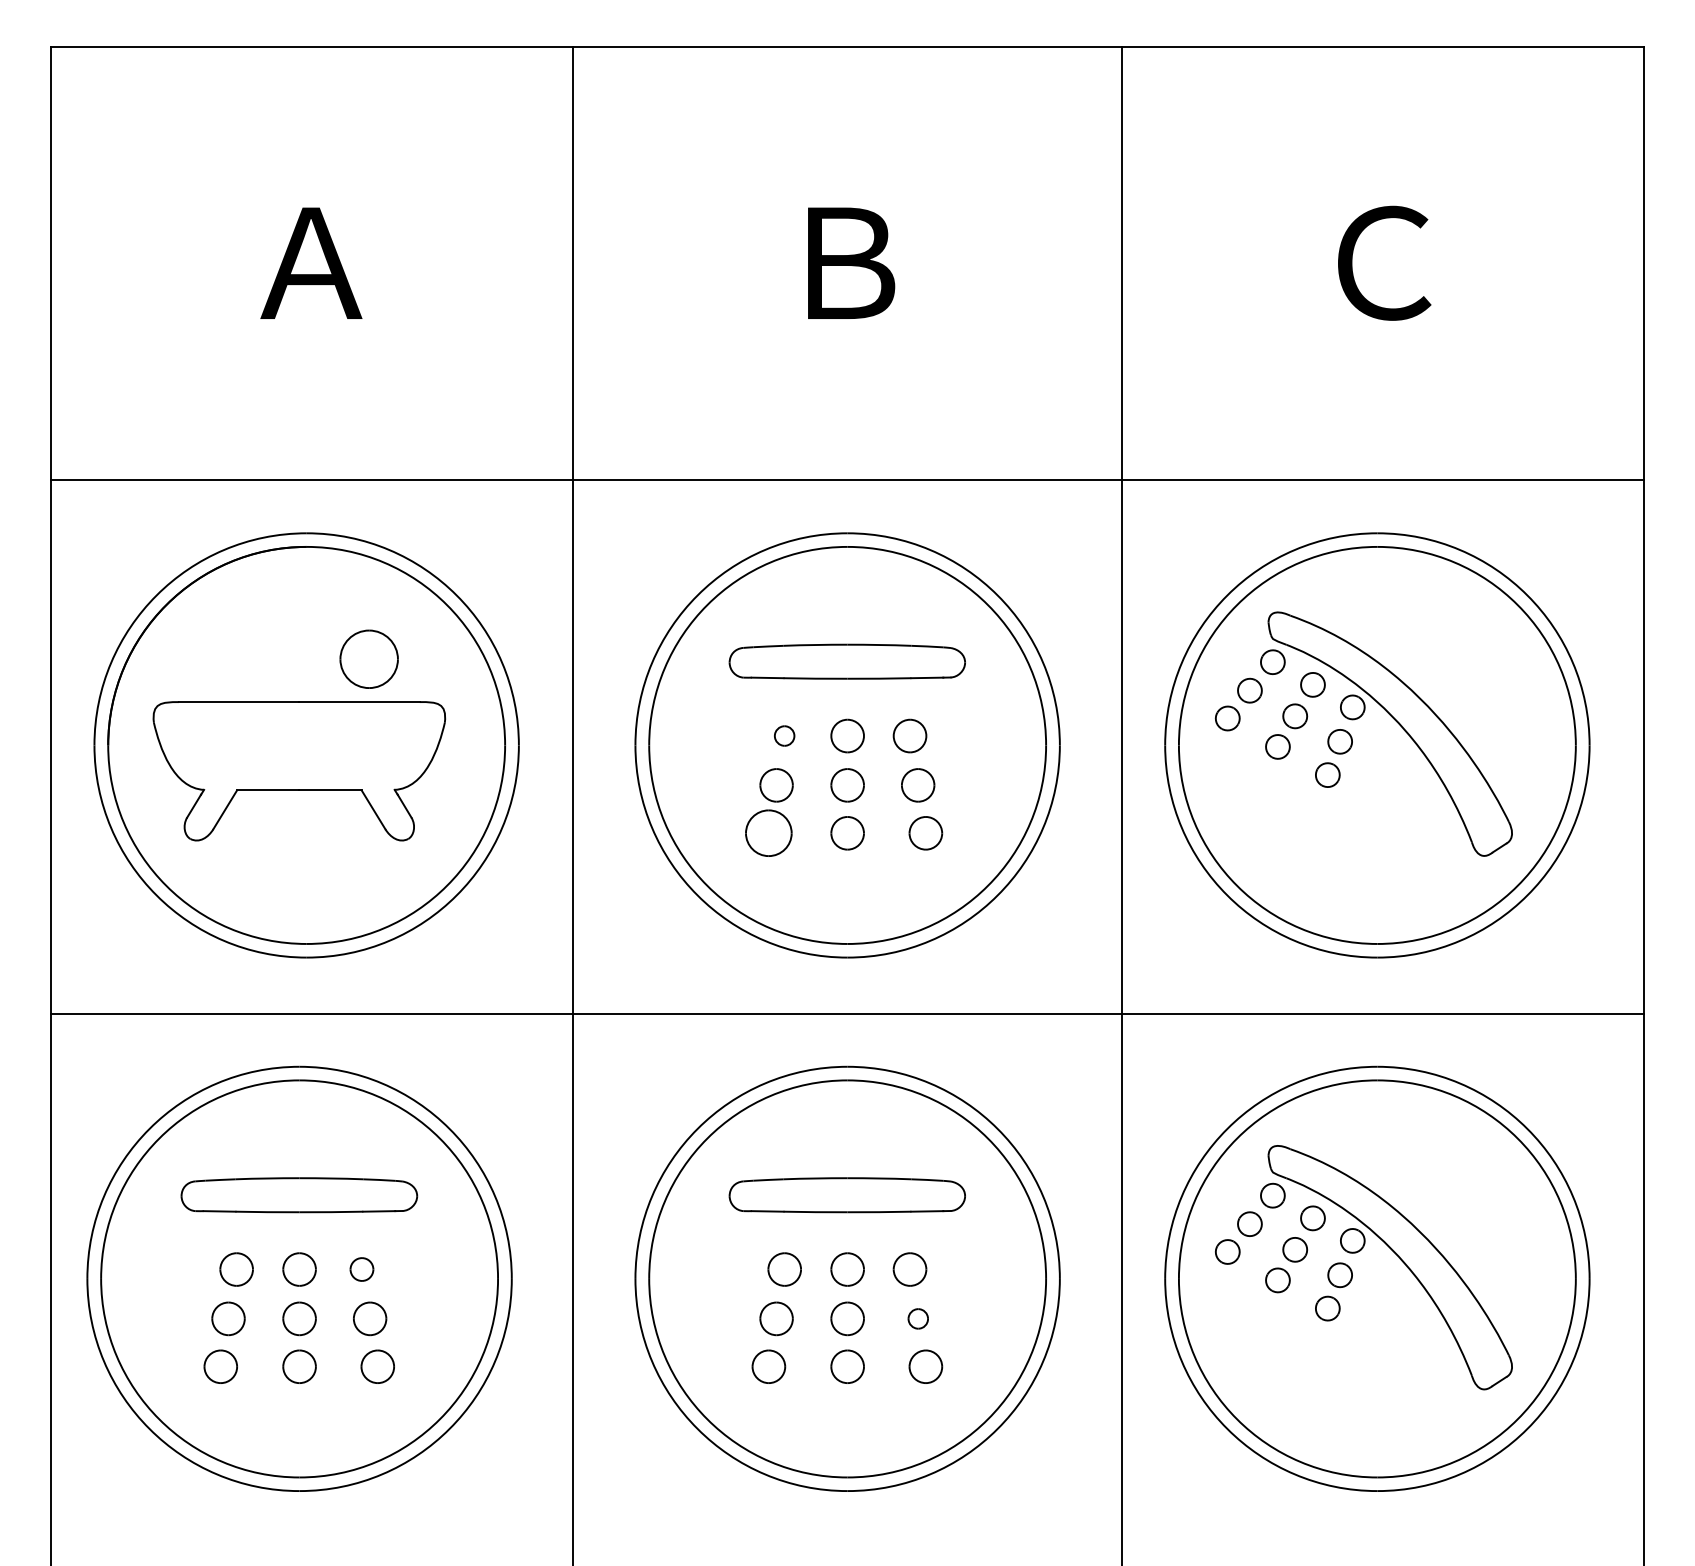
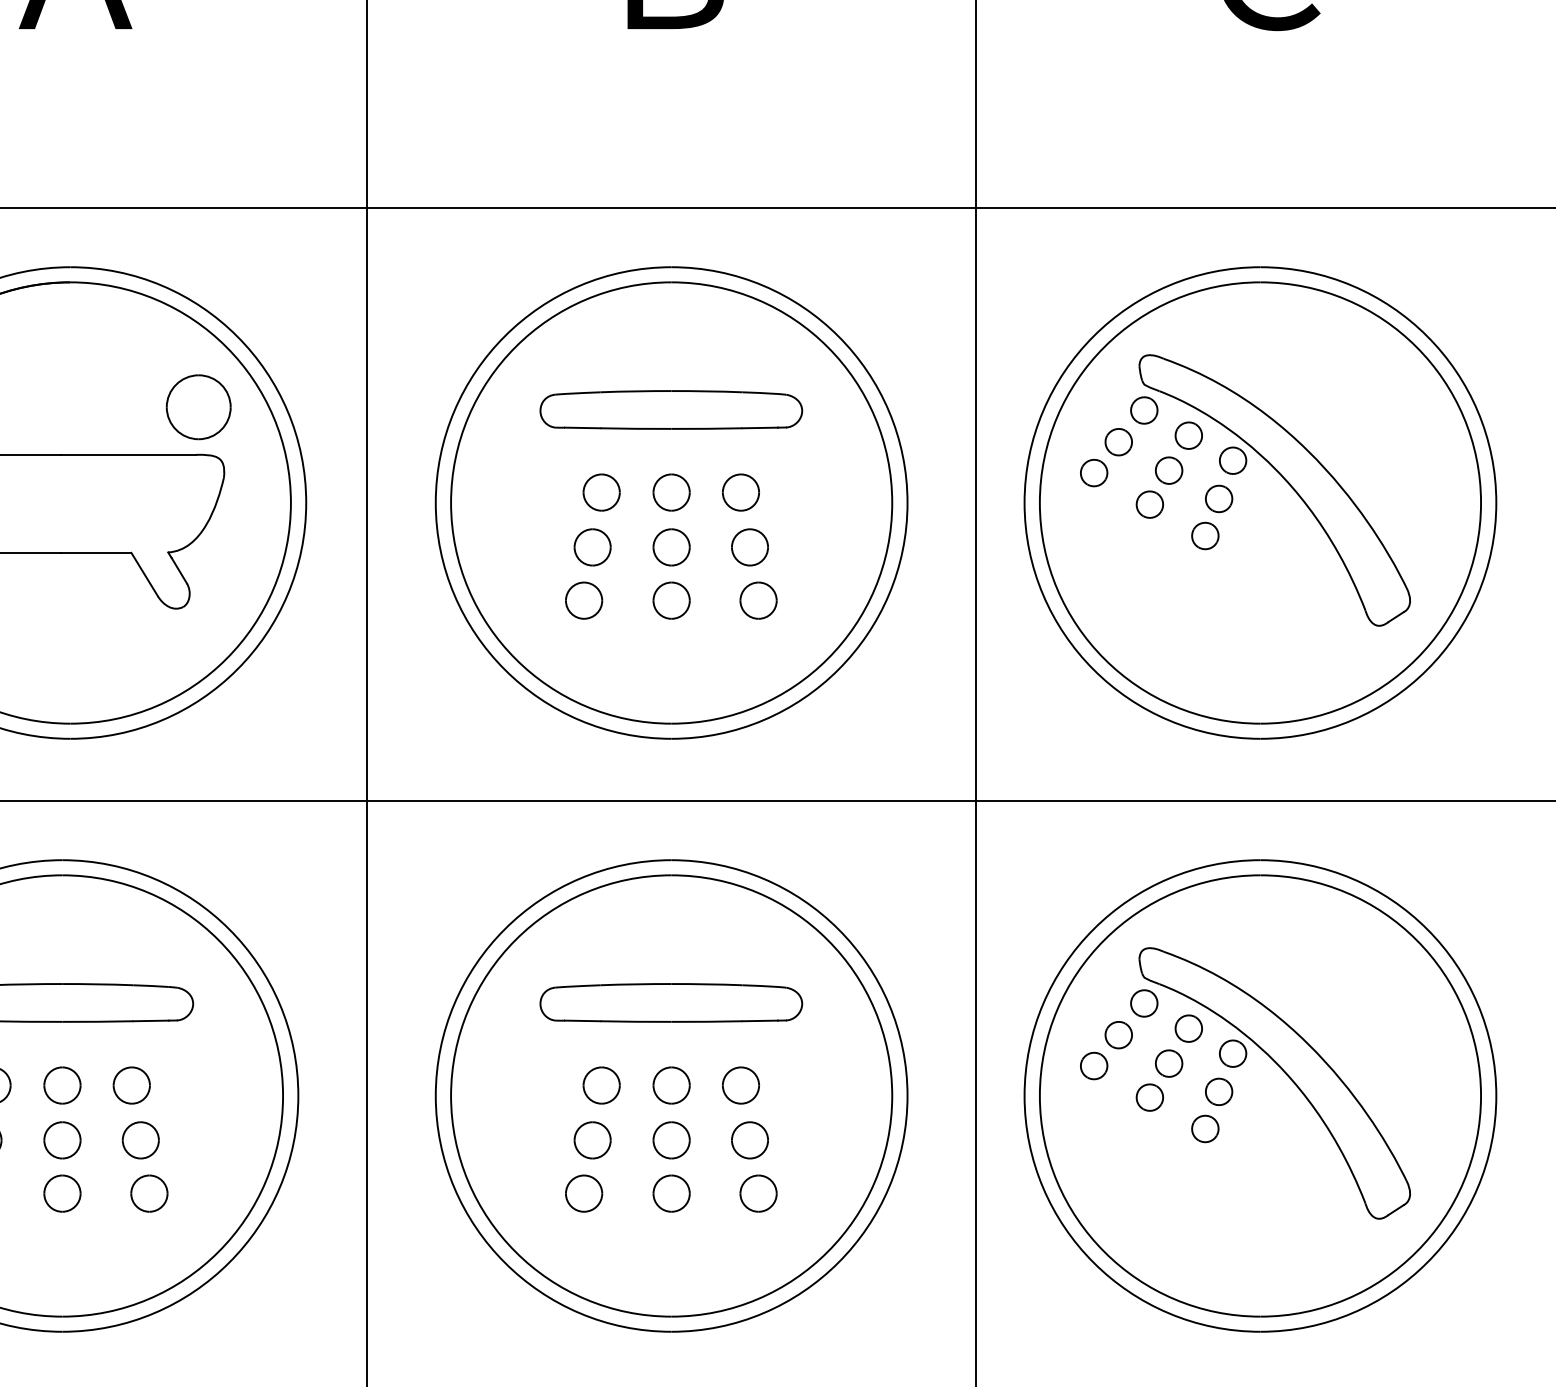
part: (368, 658) -> (197, 406), moved
part: (784, 735) -> (601, 491), size x1.67
part: (768, 833) -> (583, 600), size x0.71
part: (361, 1269) -> (131, 1085), size x1.43
part: (918, 1318) -> (750, 1139), size x1.67

